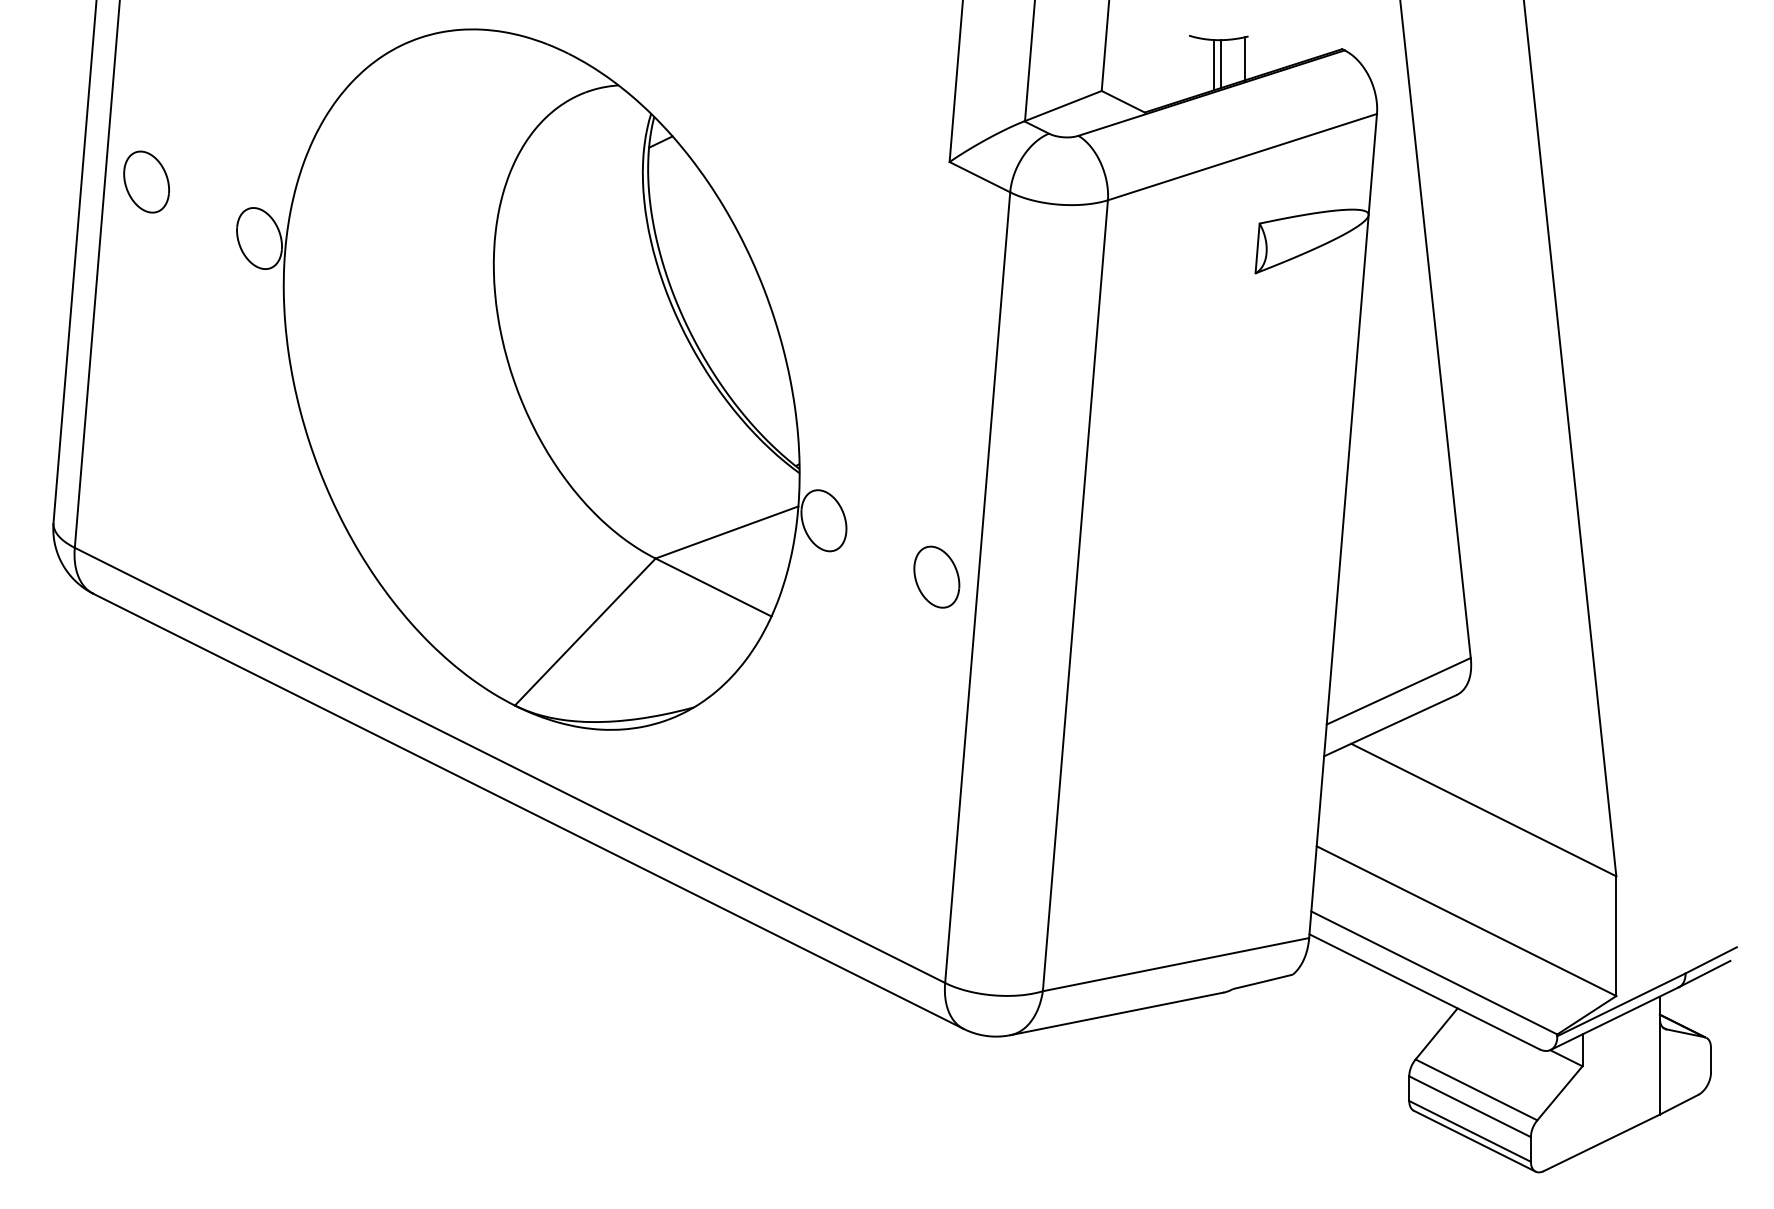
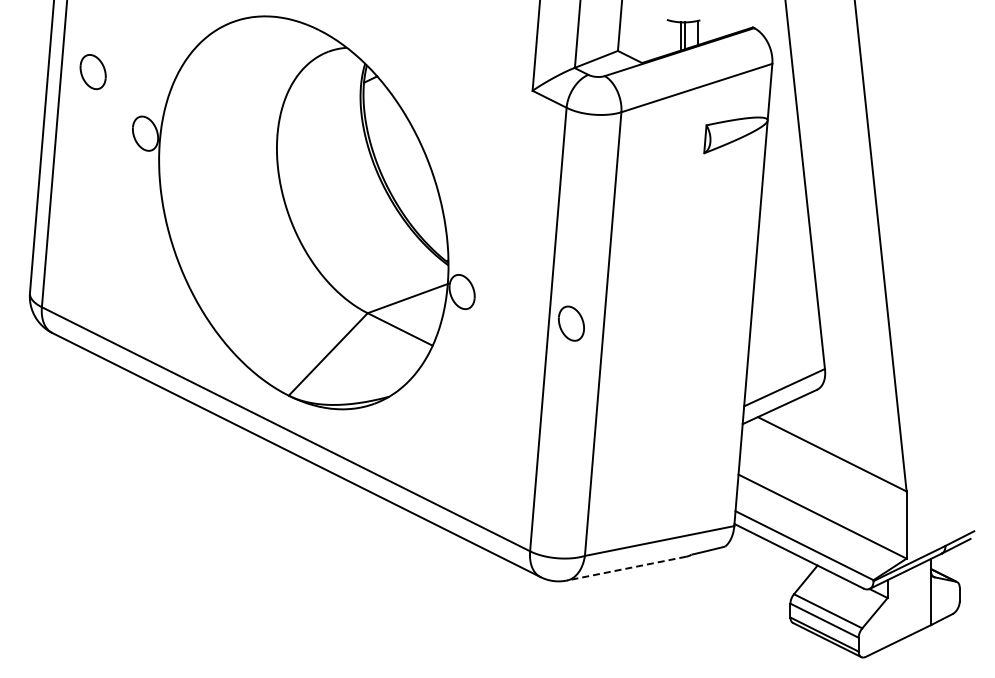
part: (145, 182) -> (92, 72), moved
part: (936, 576) -> (571, 323), moved
line: (1116, 1013) -> (626, 568), solid -> dashed

